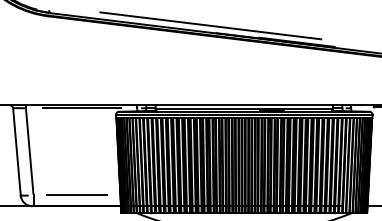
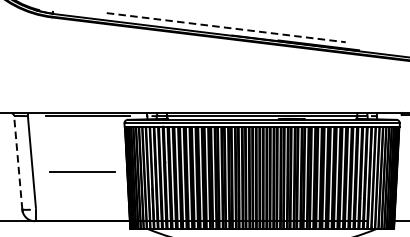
line: (211, 25) -> (226, 27), solid -> dashed
line: (16, 151) -> (17, 162), solid -> dashed
line: (76, 194) -> (82, 171), moved

